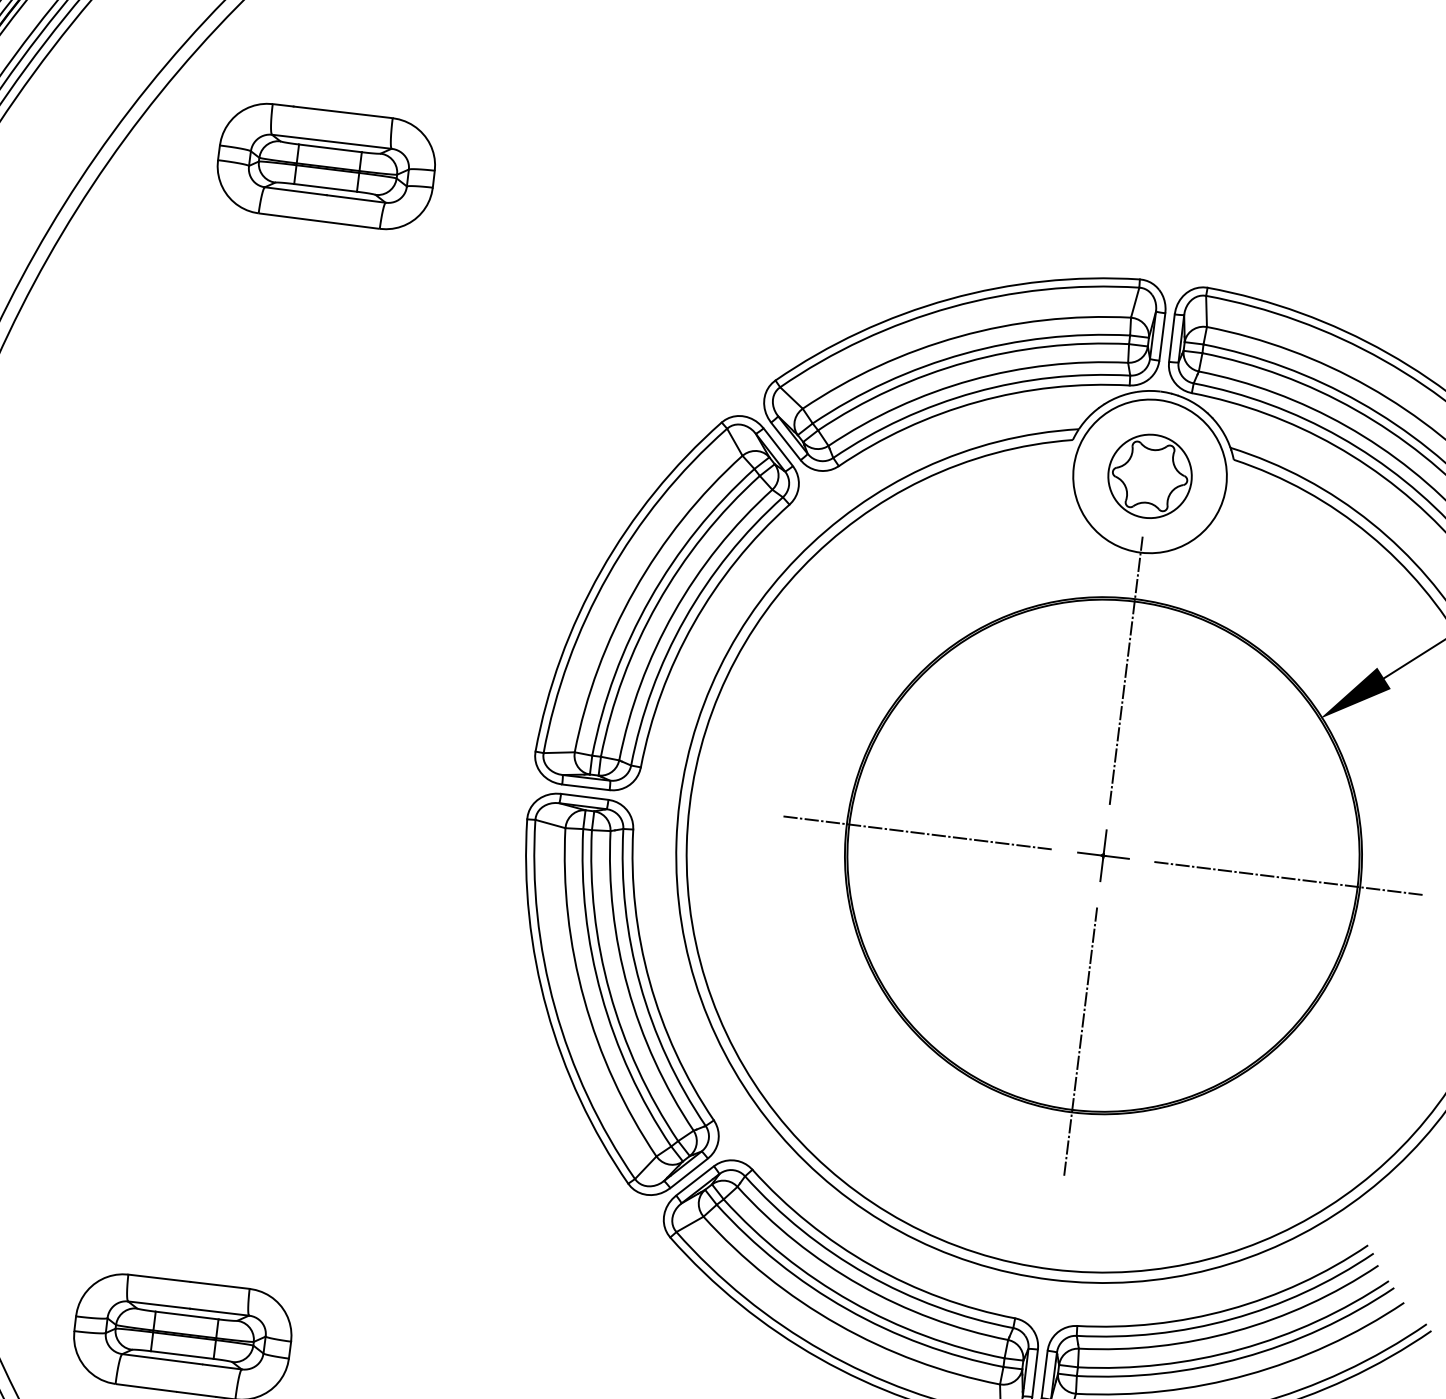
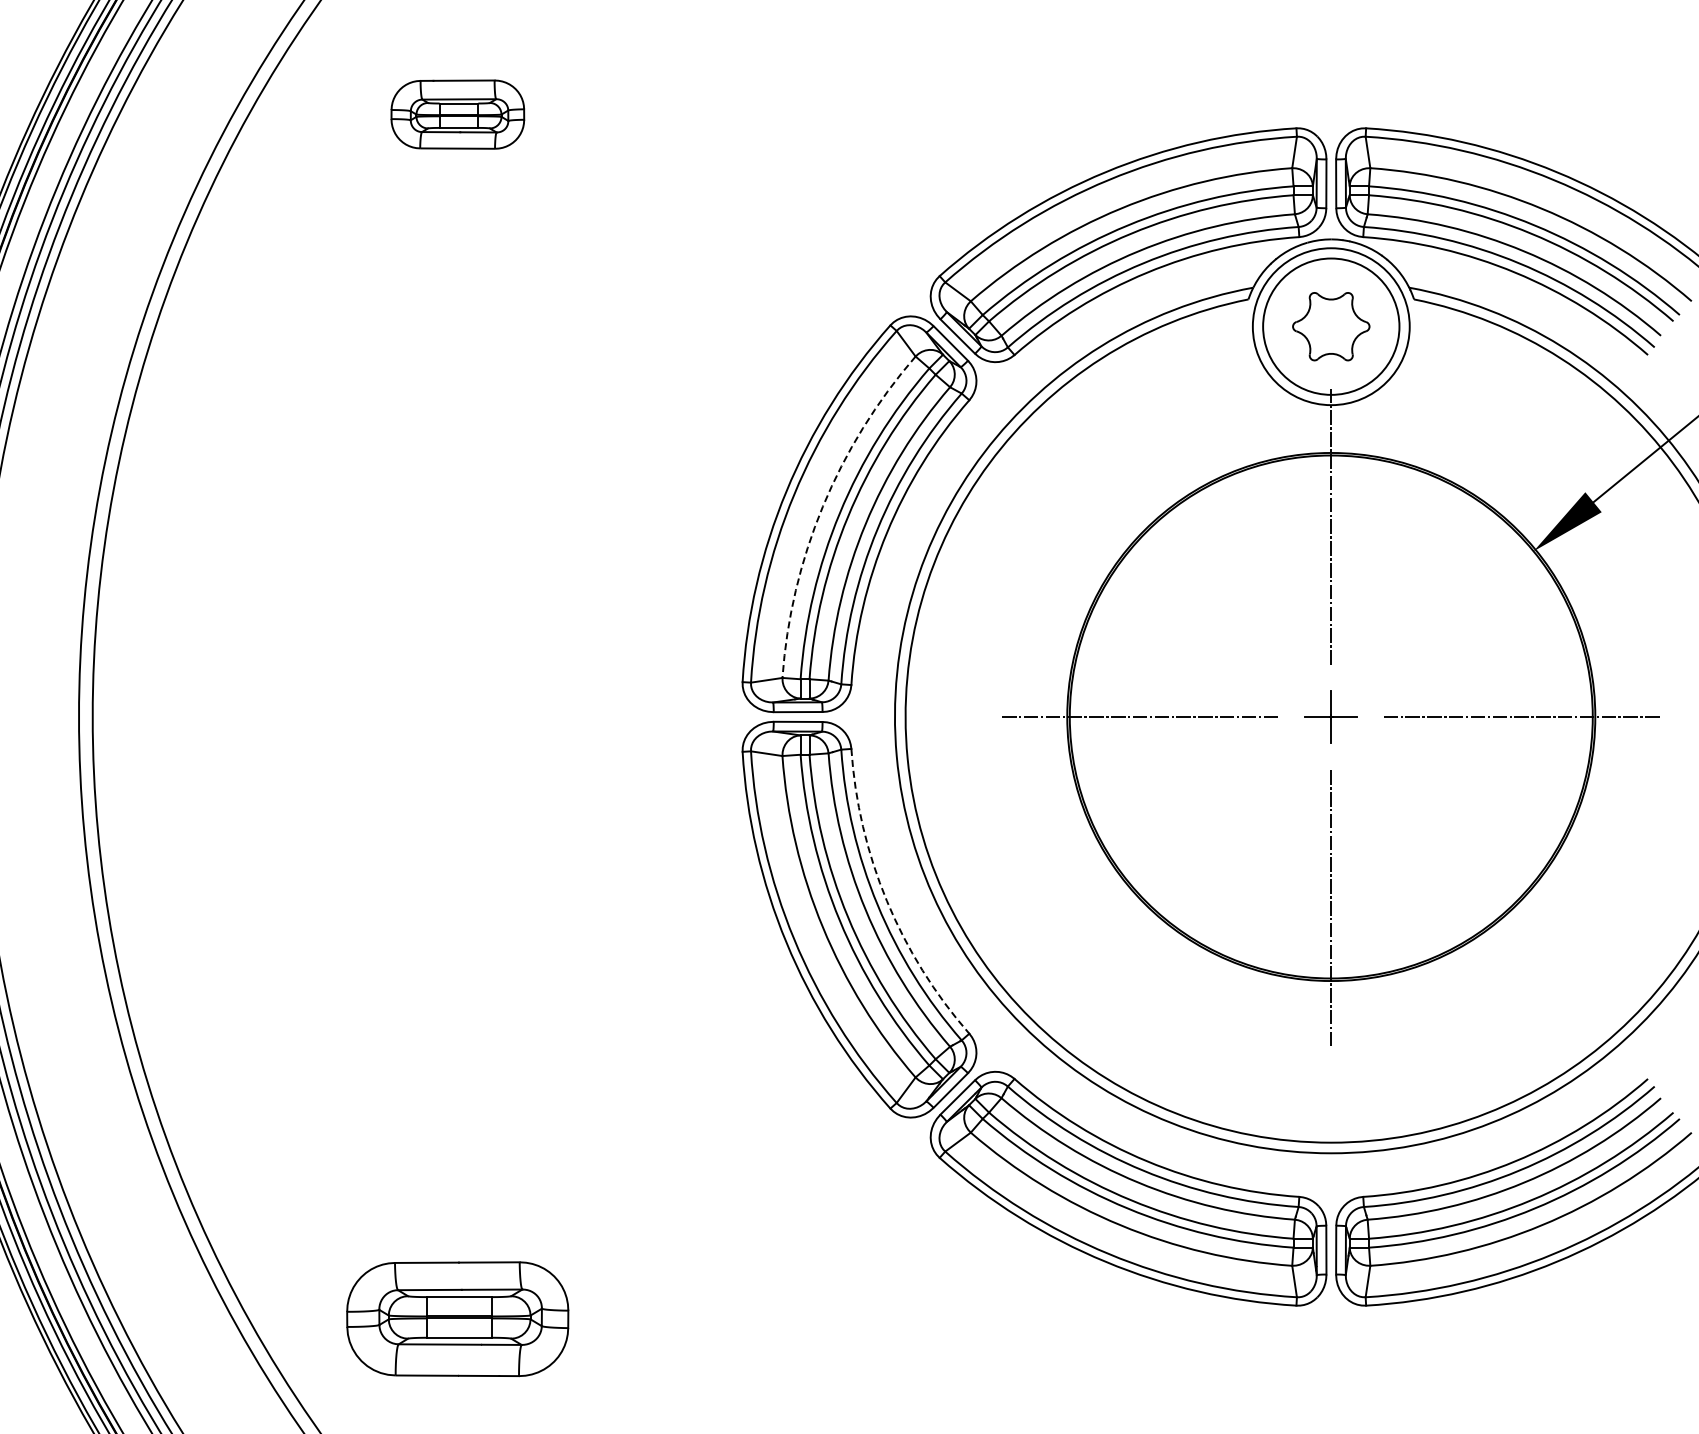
part: (326, 165) -> (457, 114), size x0.6
circle: (1149, 476) -> (1330, 326), size x1.6
arc: (634, 590) -> (822, 506), solid -> dashed
arc: (649, 981) -> (886, 901), solid -> dashed

